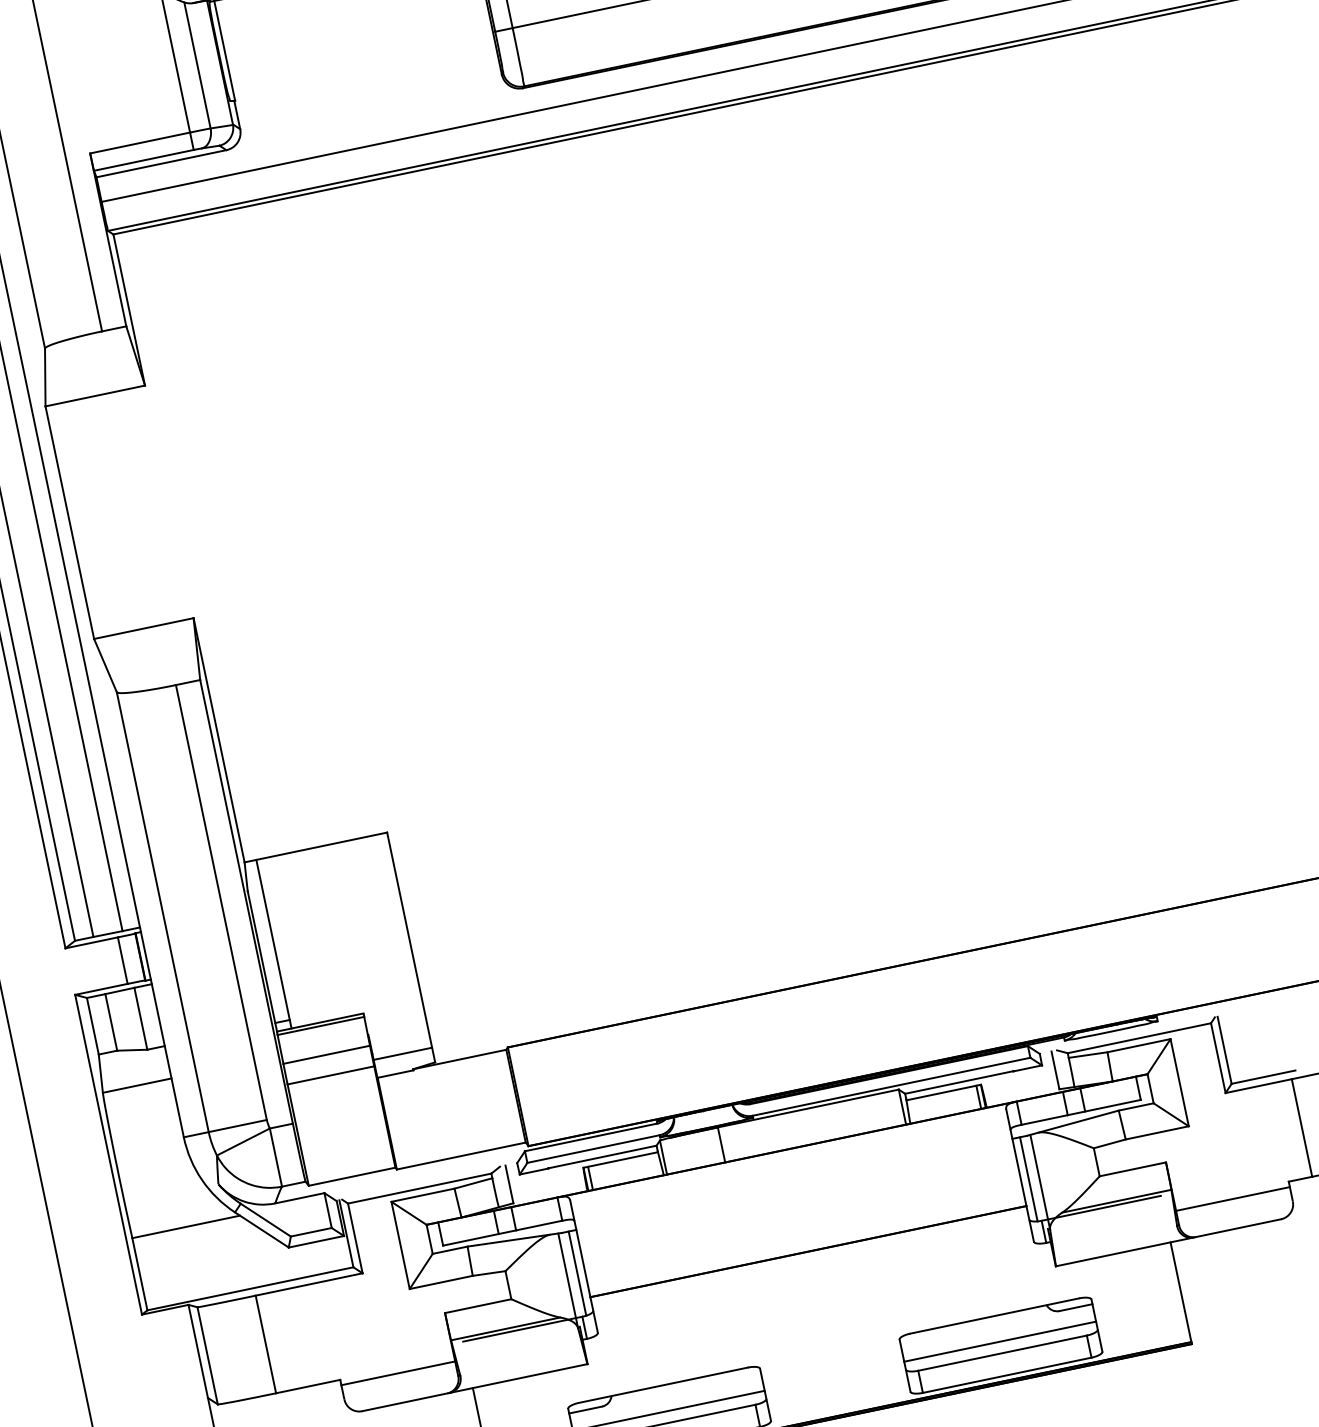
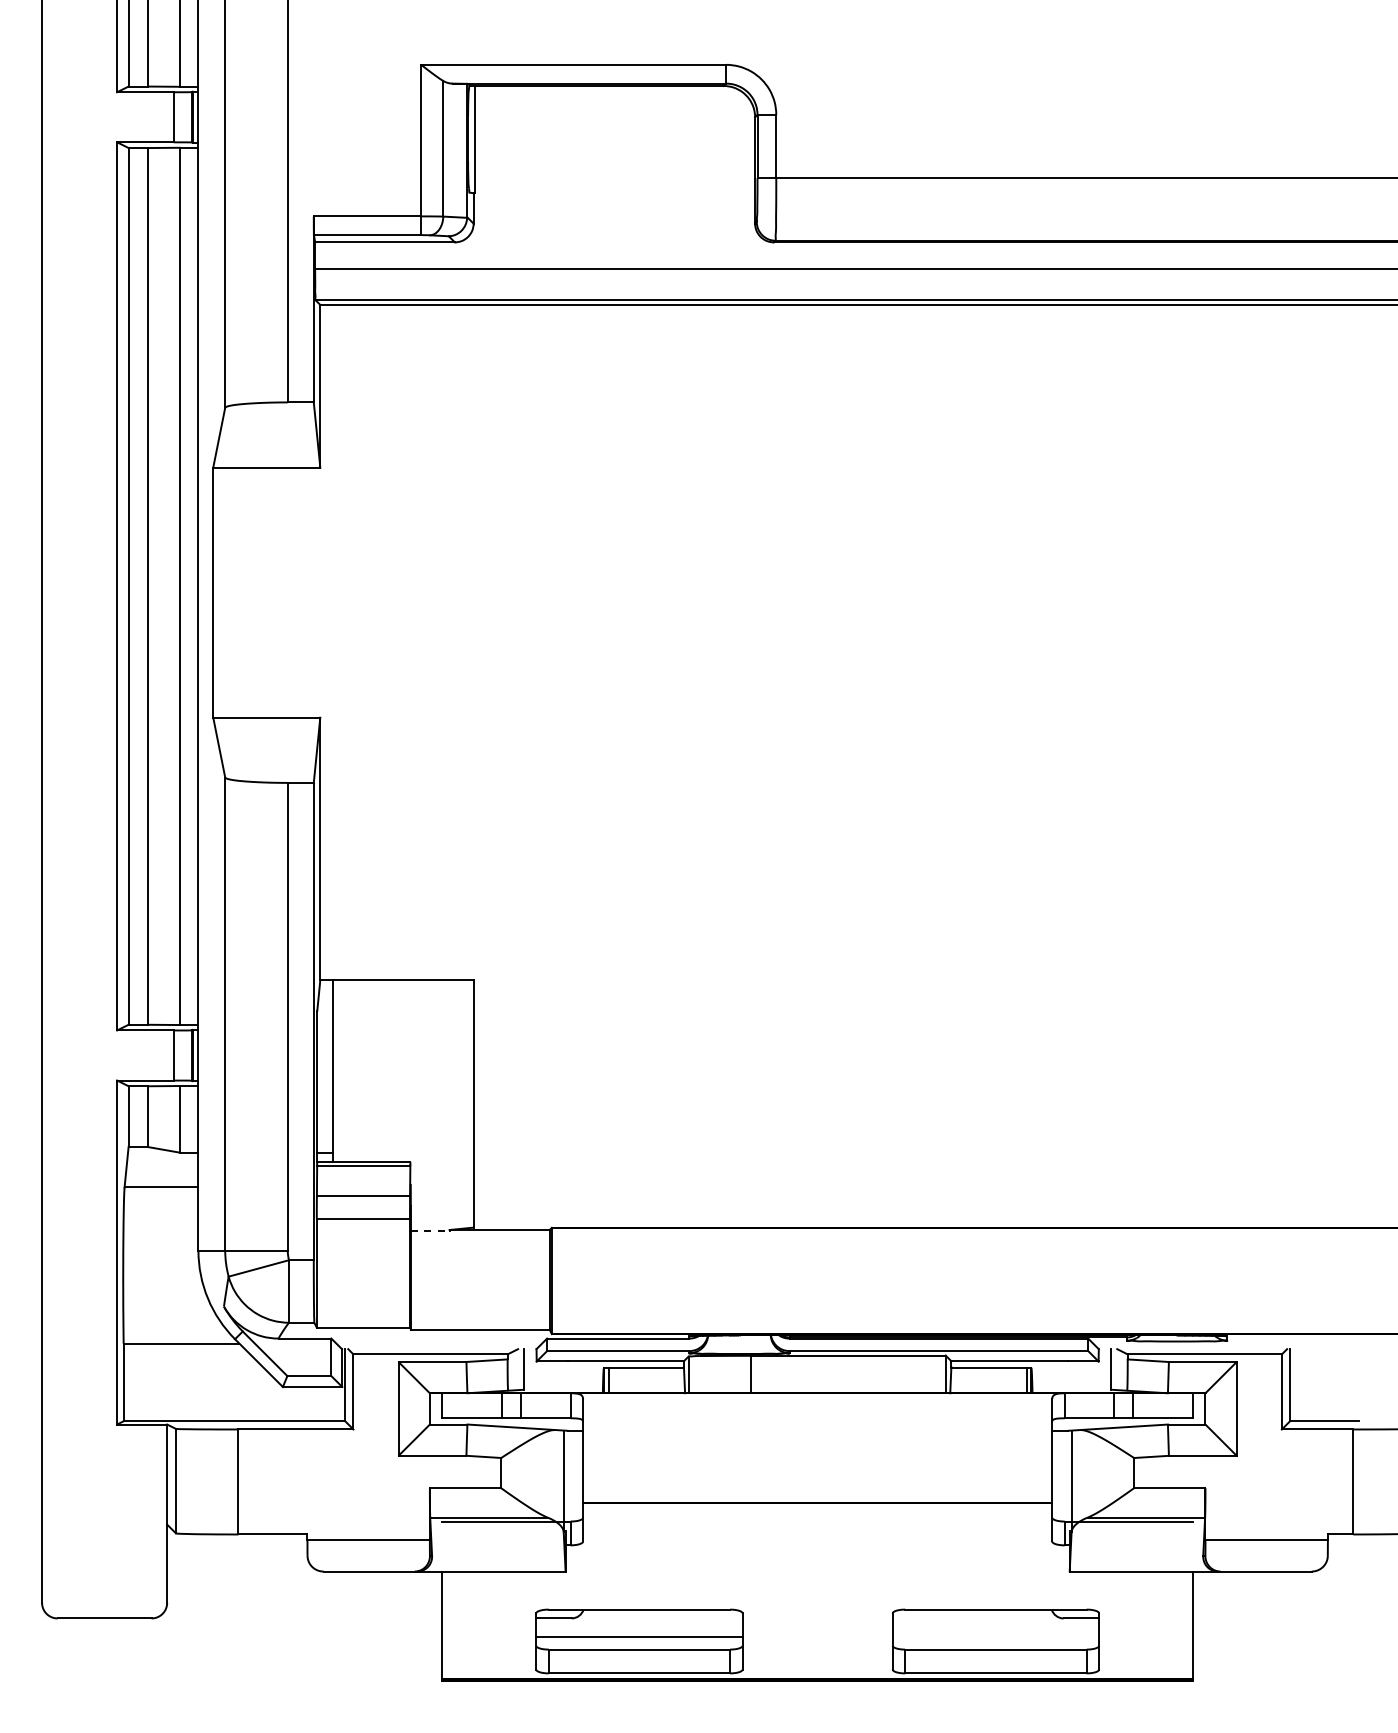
line: (402, 1053) -> (441, 1211), removed
line: (395, 1074) -> (430, 1231), solid -> dashed
line: (1028, 1178) -> (1060, 1475), removed
line: (577, 1273) -> (574, 1475), removed
line: (999, 1342) -> (995, 1637), removed

